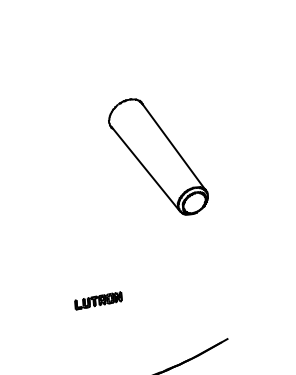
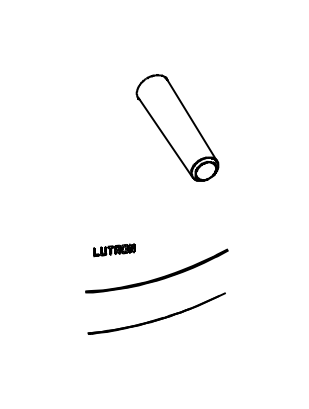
part: (151, 327) -> (158, 277), added

